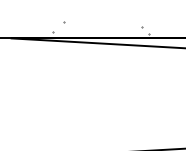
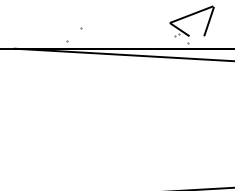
hatch: (151, 16) -> (191, 21), added

